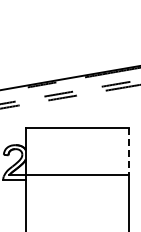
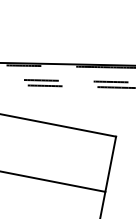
line: (128, 152) -> (110, 164), dashed -> solid

